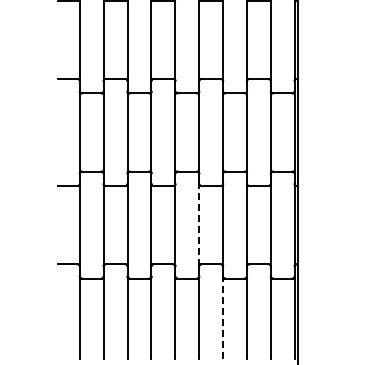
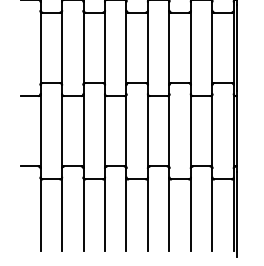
line: (199, 224) -> (148, 130), dashed -> solid
line: (223, 317) -> (169, 214), dashed -> solid

